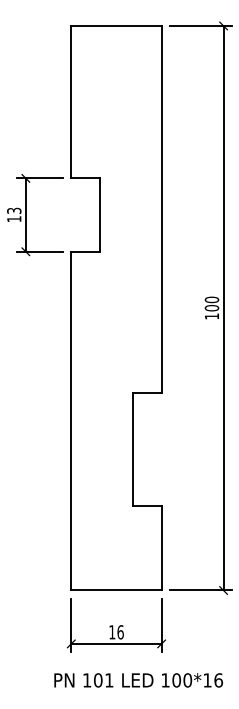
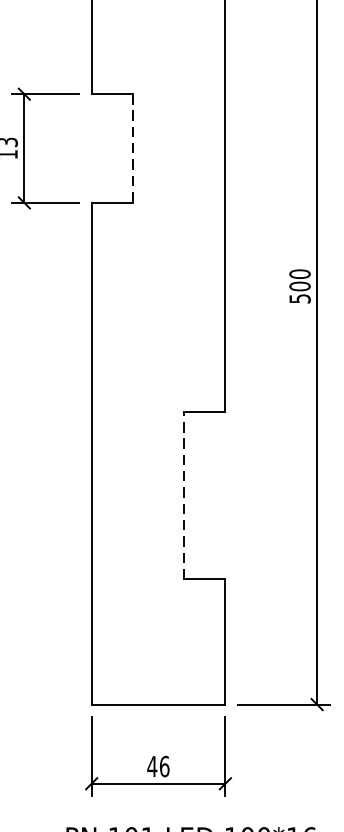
line: (99, 215) -> (133, 149), solid -> dashed
text: (212, 316) -> (300, 298), 100 -> 500
line: (133, 448) -> (183, 494), solid -> dashed
text: (111, 632) -> (151, 766), 16 -> 46

